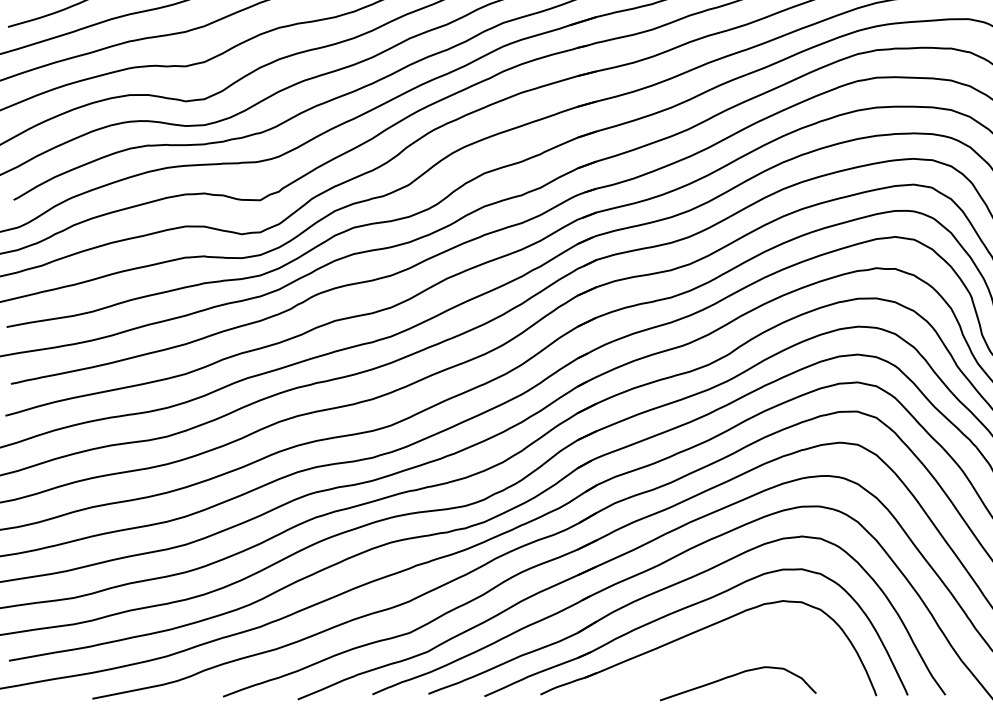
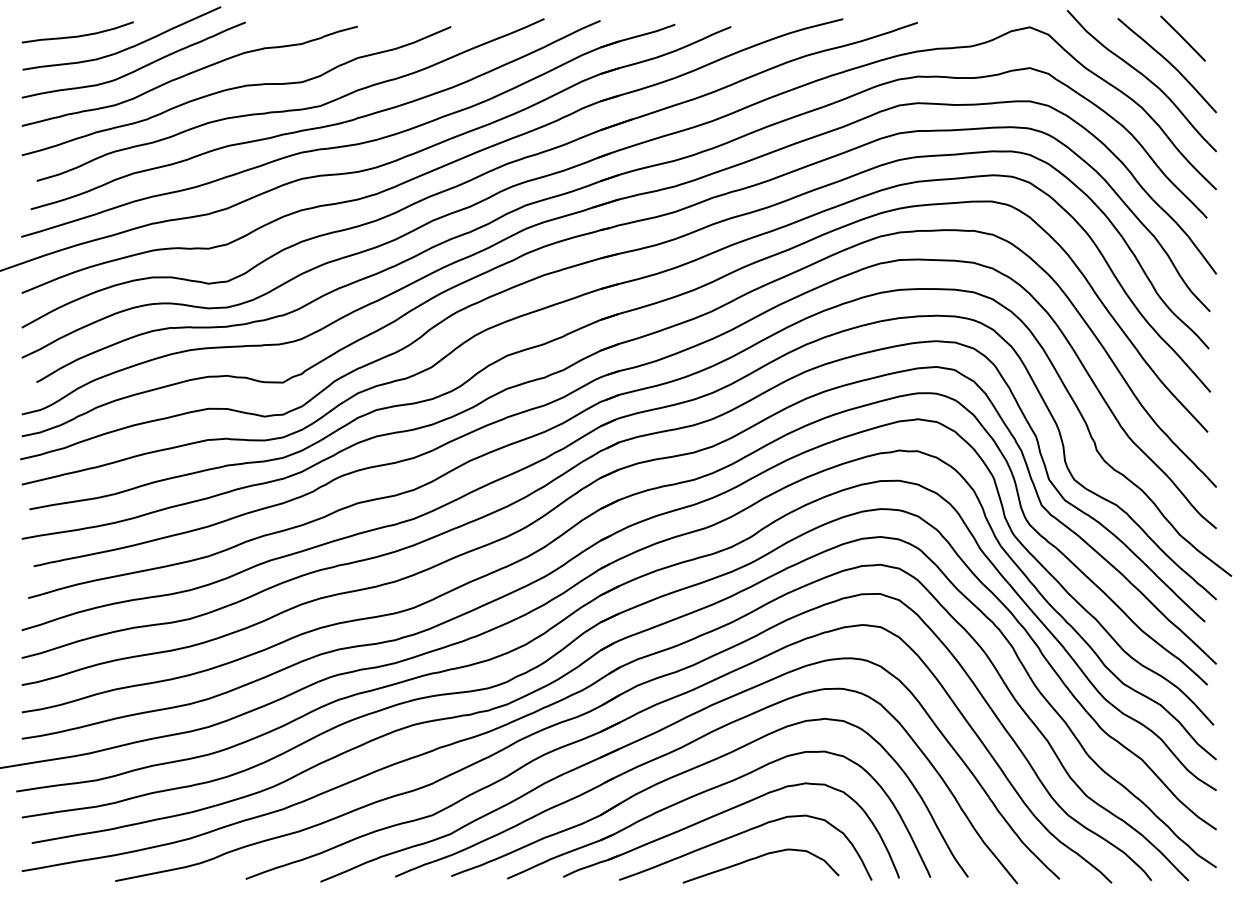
curve: (715, 653) -> (738, 835), added

